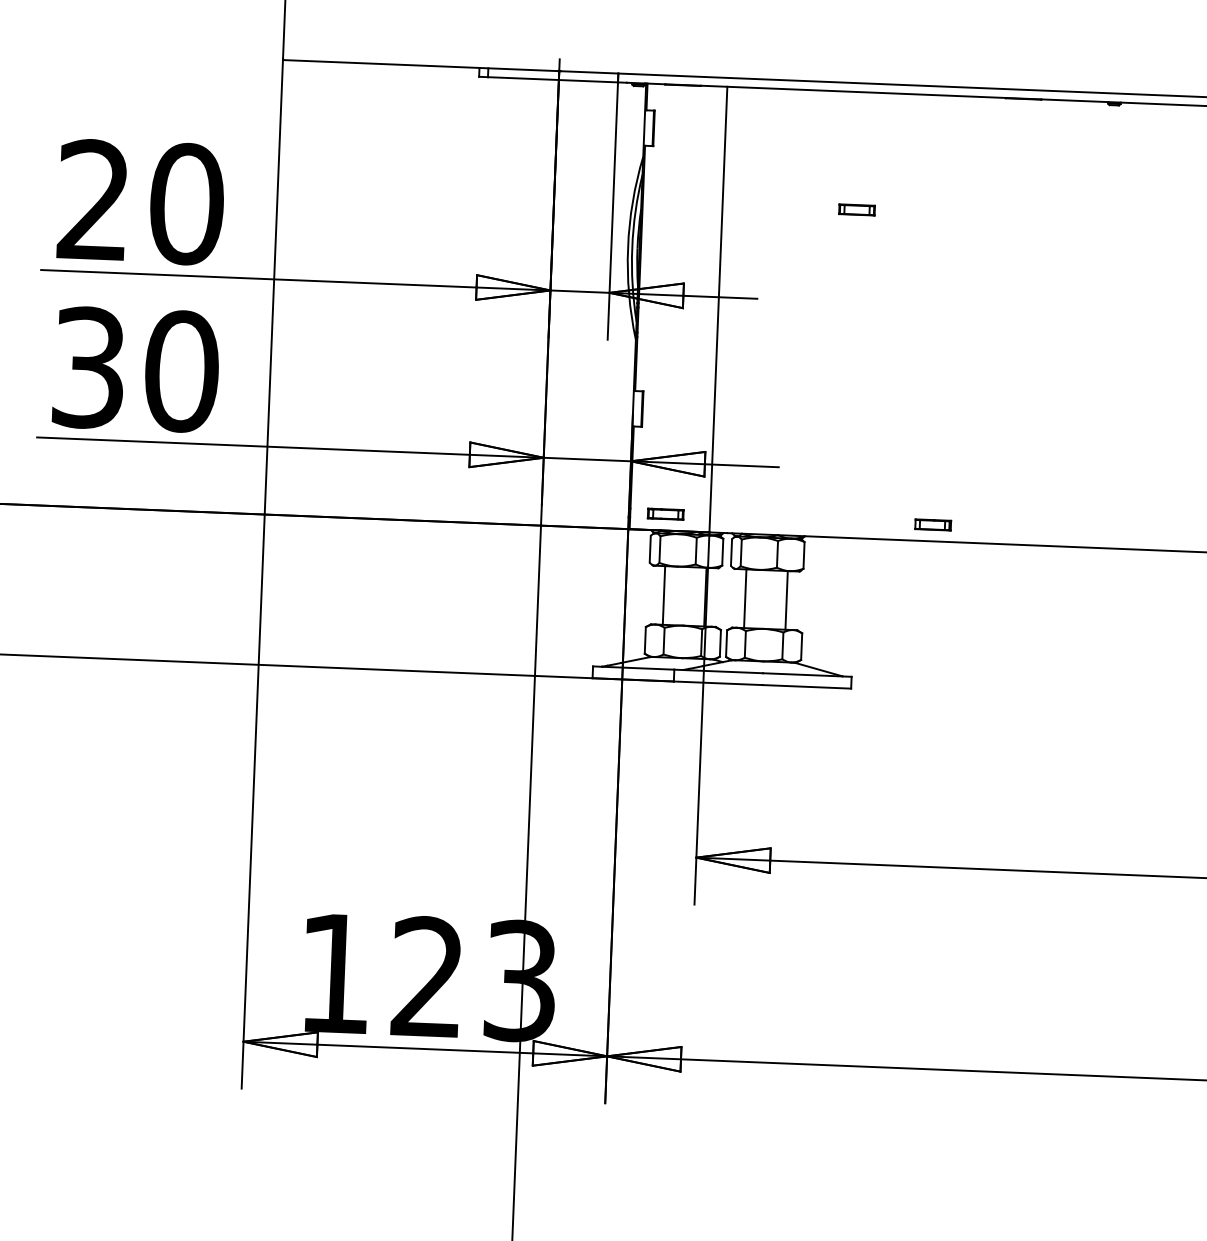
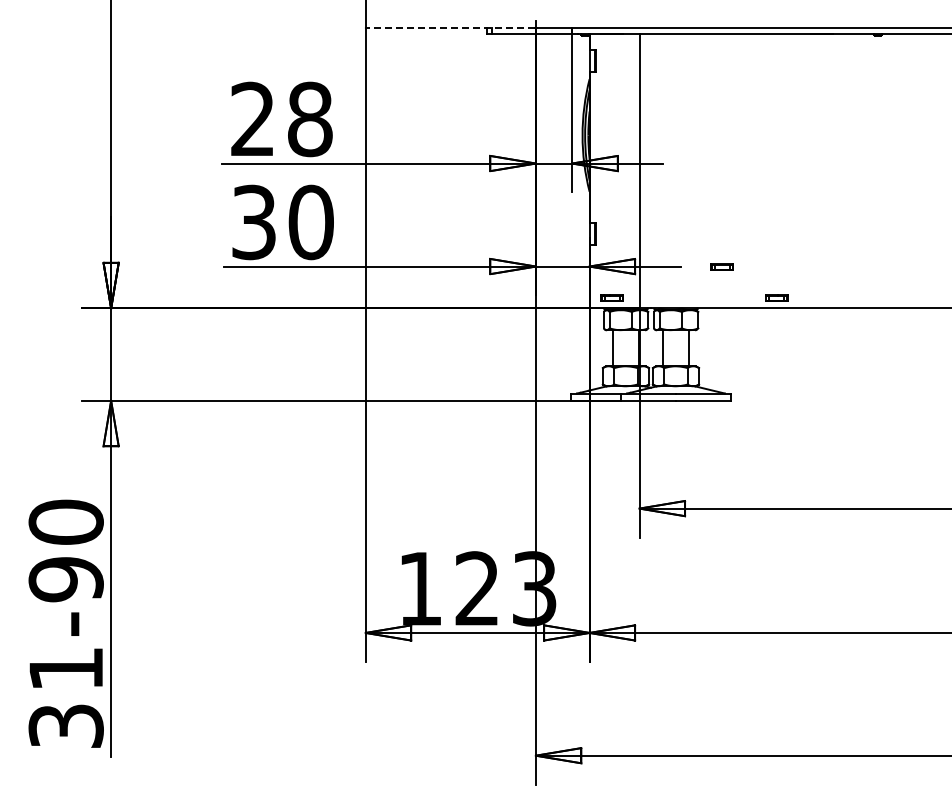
line: (420, 65) -> (450, 28), solid -> dashed
text: (185, 204) -> (309, 119), 20 -> 28
part: (855, 208) -> (721, 266), moved

